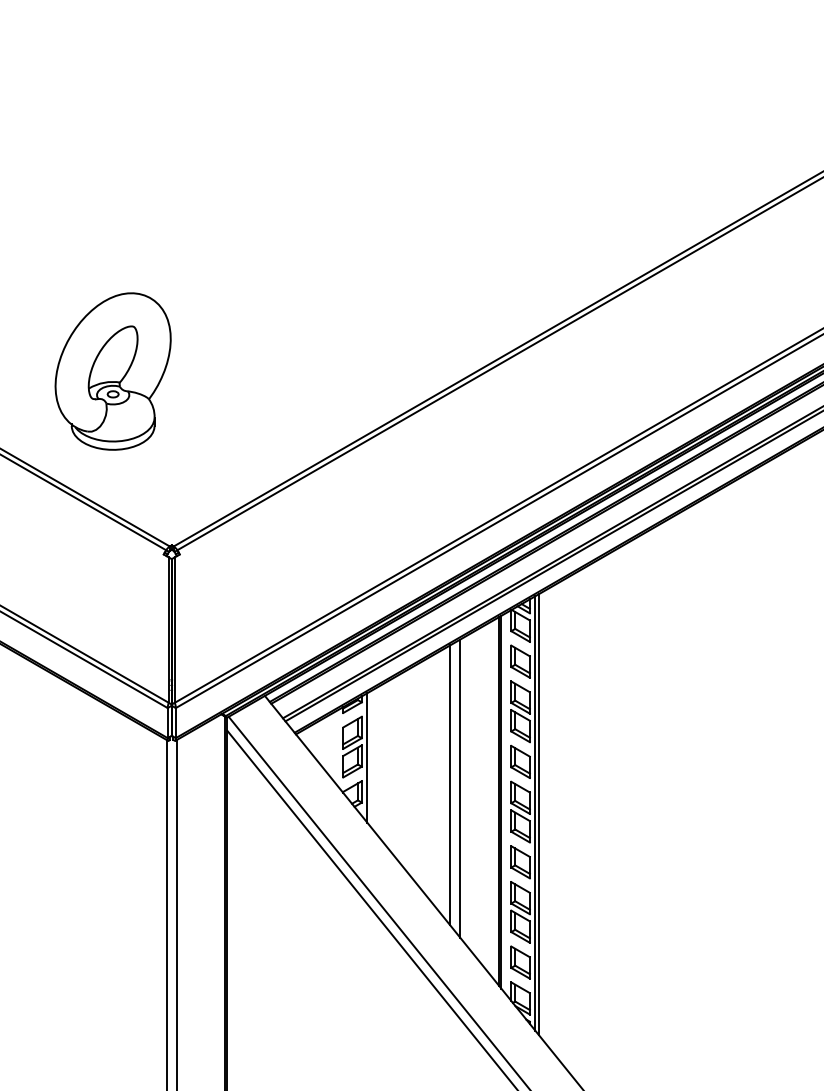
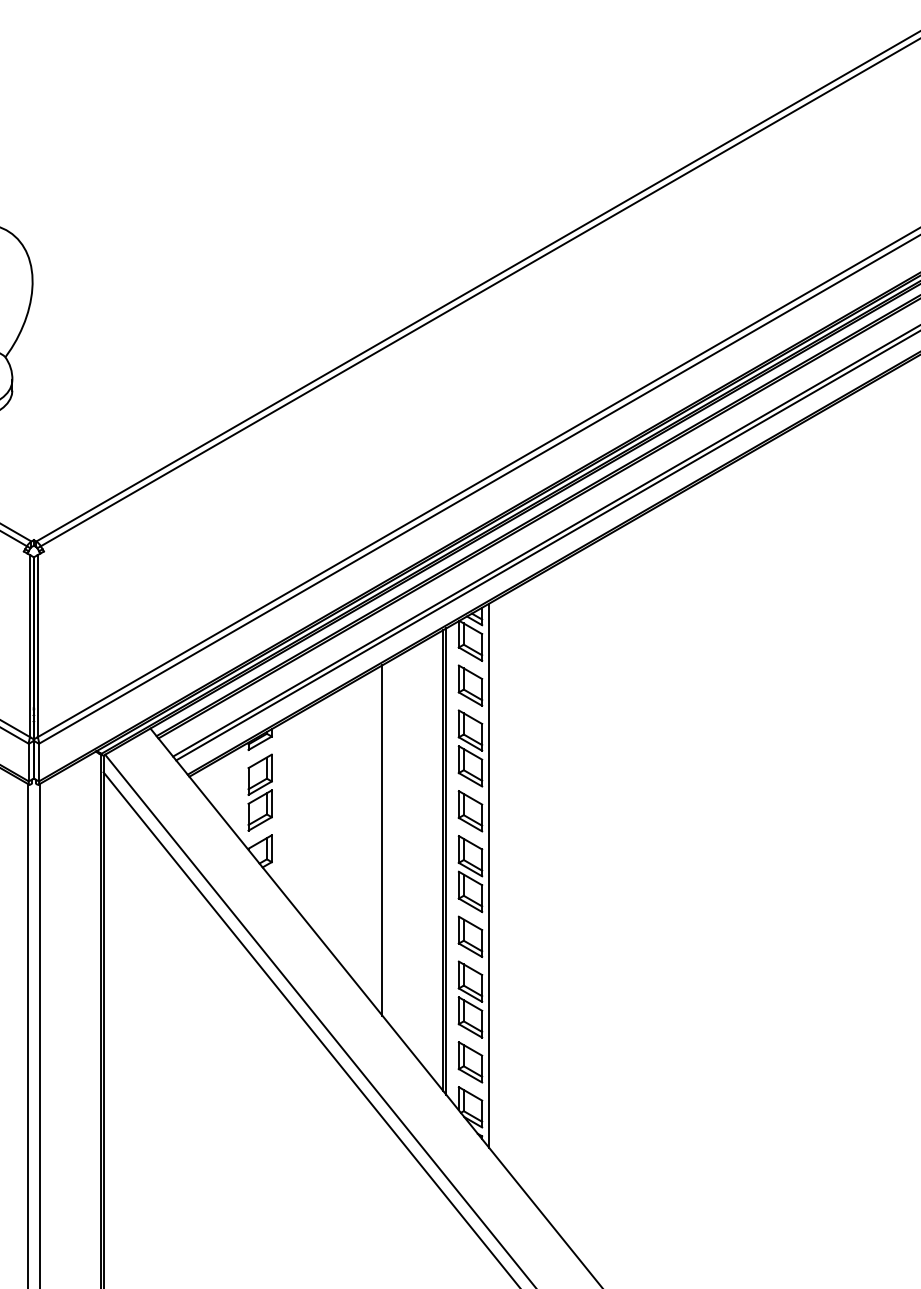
line: (367, 757) -> (278, 805), removed
line: (460, 788) -> (395, 844), removed
line: (539, 814) -> (494, 877), removed

